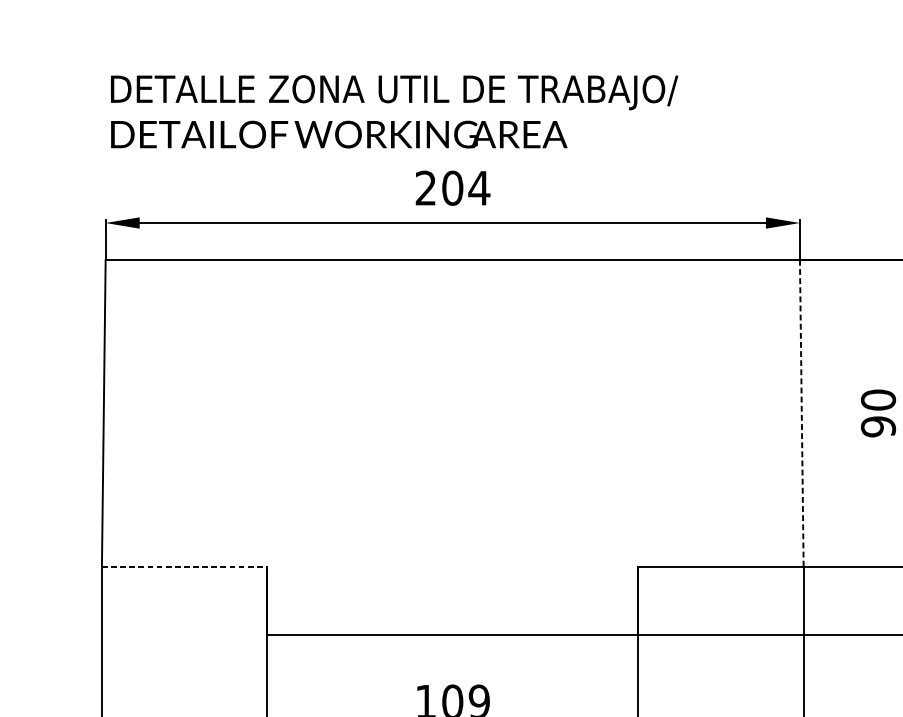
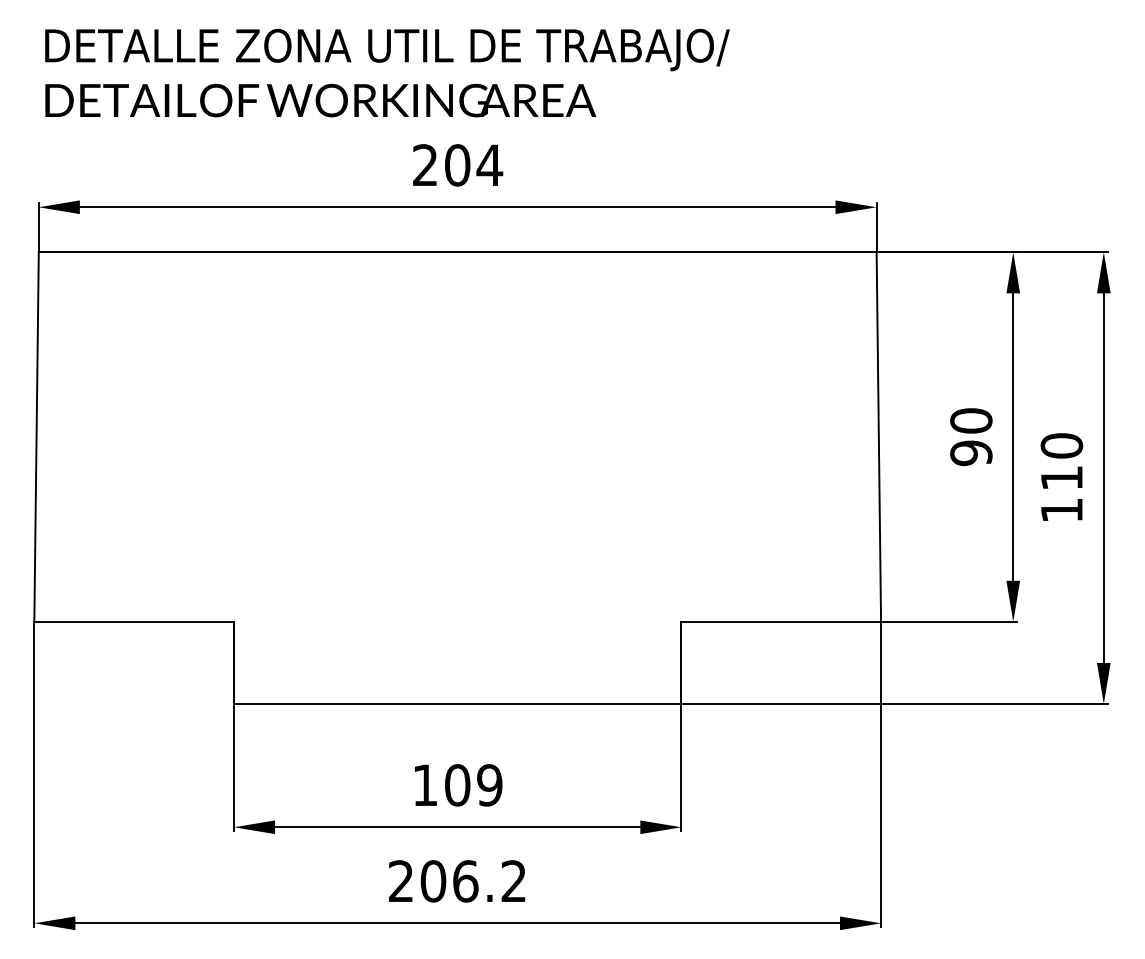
line: (801, 413) -> (878, 437), dashed -> solid
line: (184, 566) -> (134, 621), dashed -> solid

